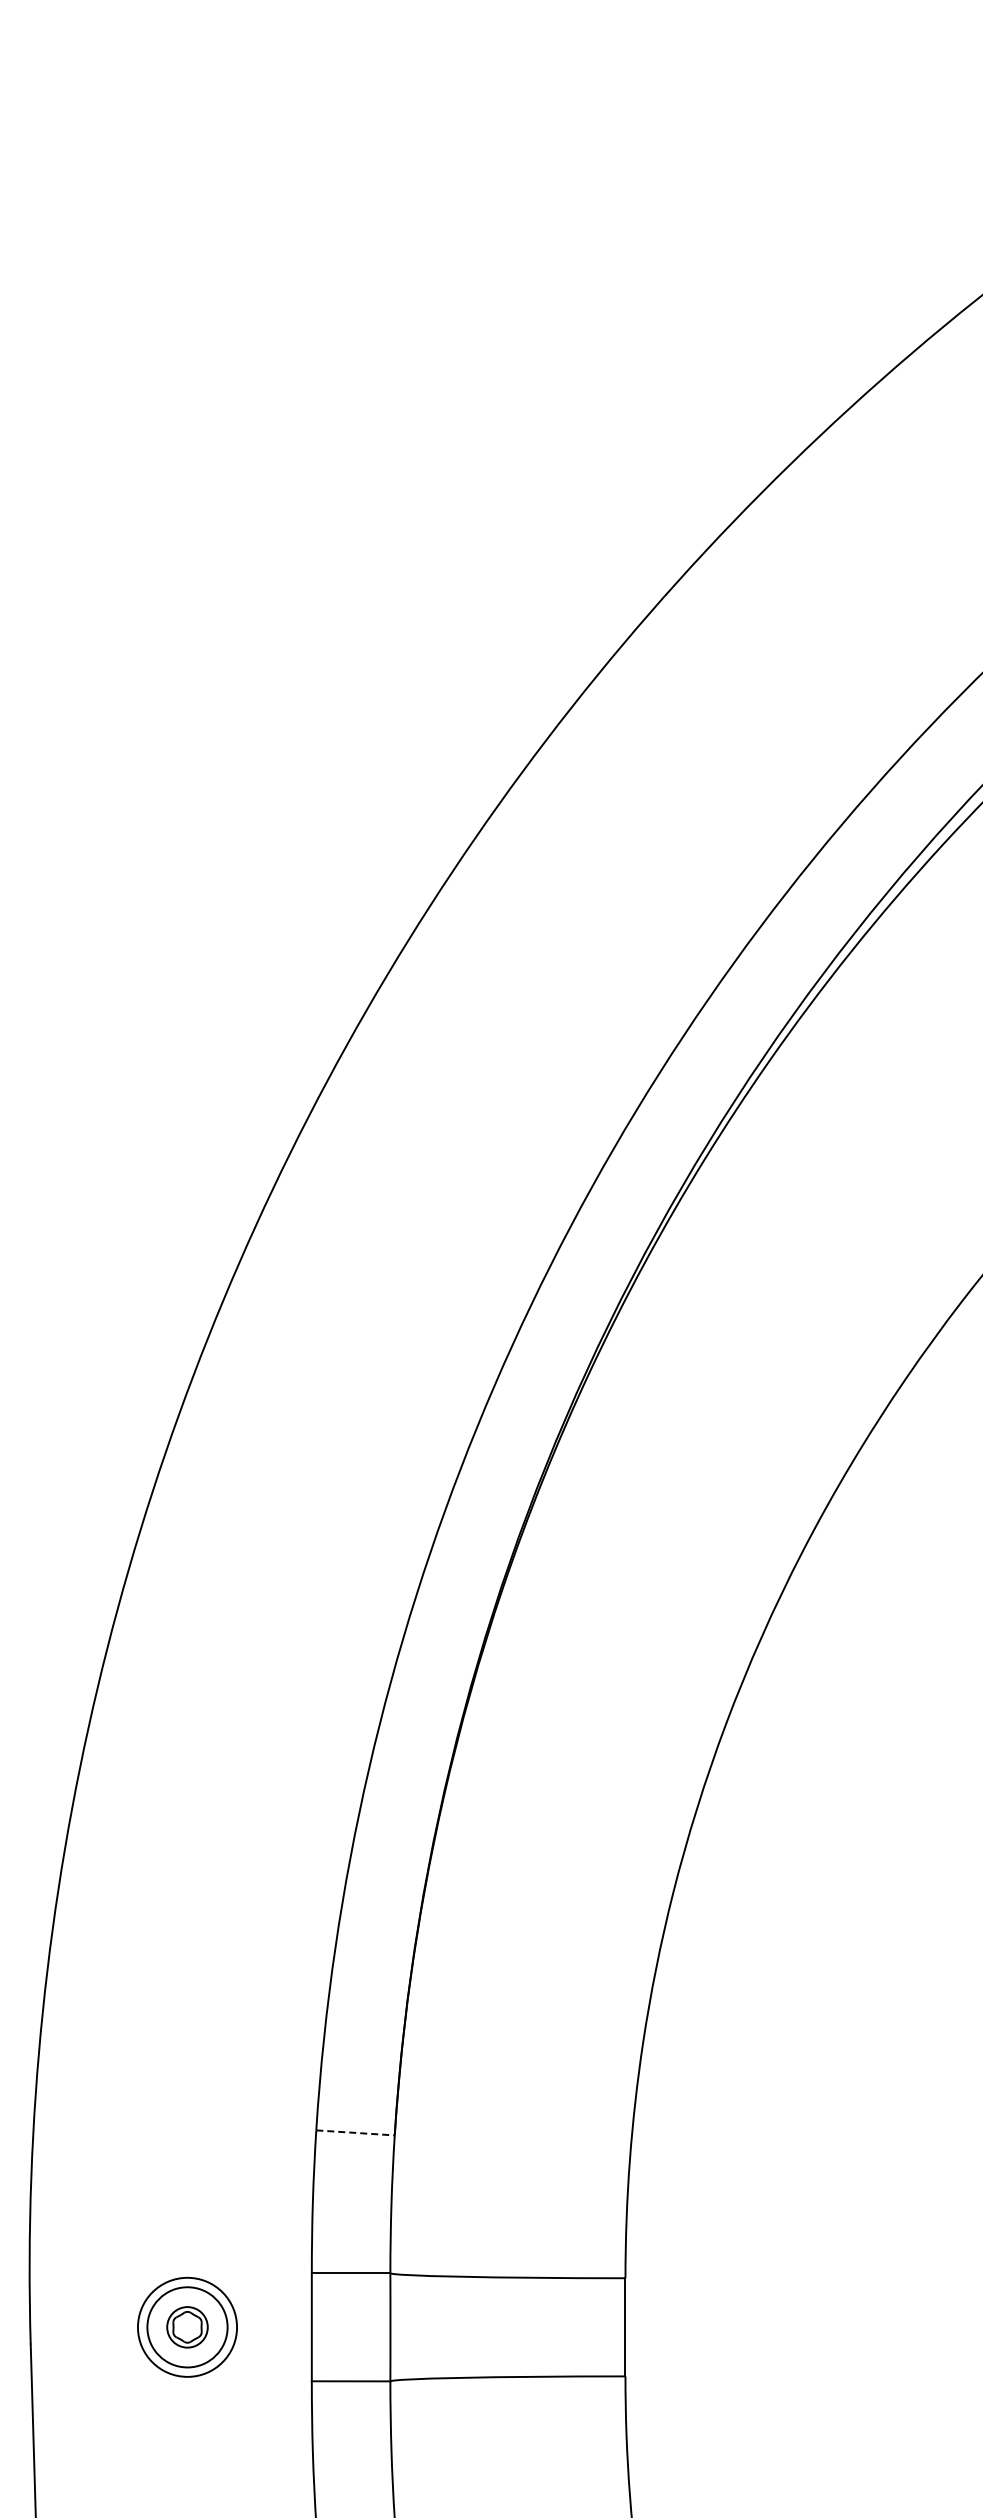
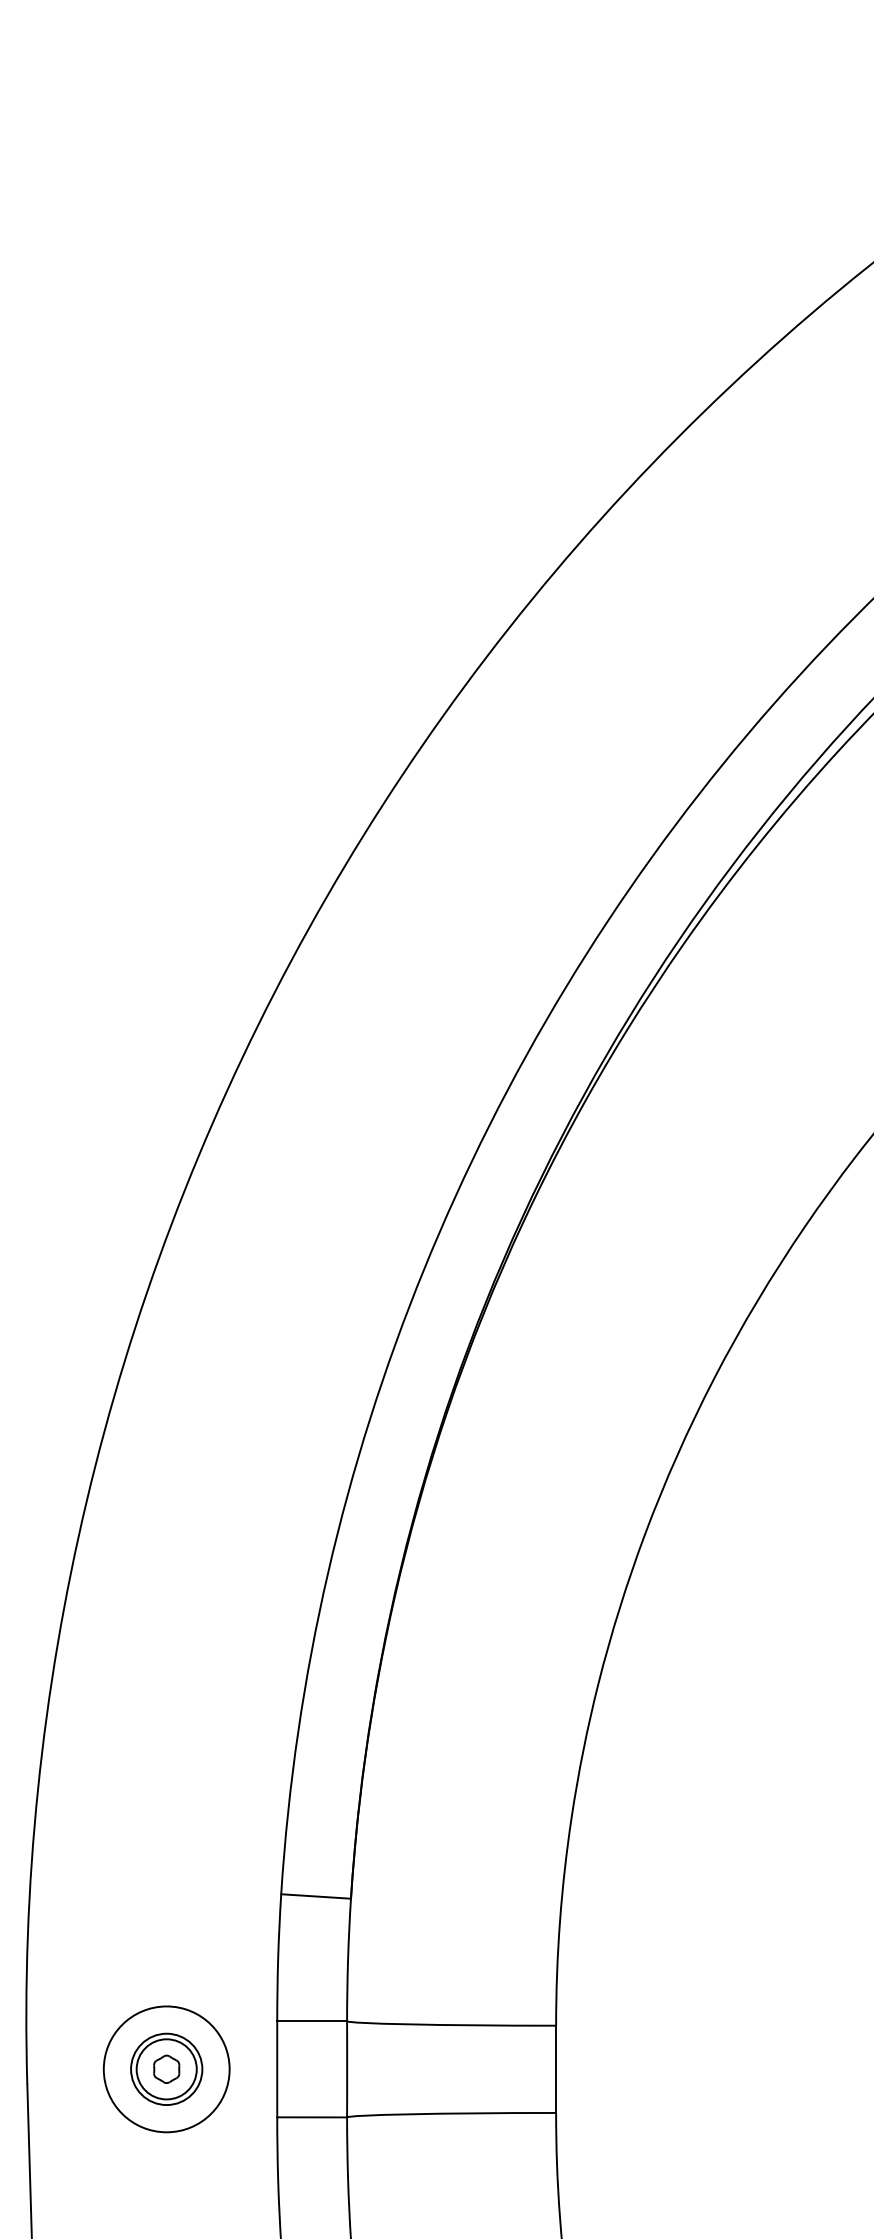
line: (356, 2132) -> (316, 1896), dashed -> solid
circle: (187, 2327) -> (166, 2069), size x1.43
circle: (187, 2327) -> (166, 2069), size x1.67

